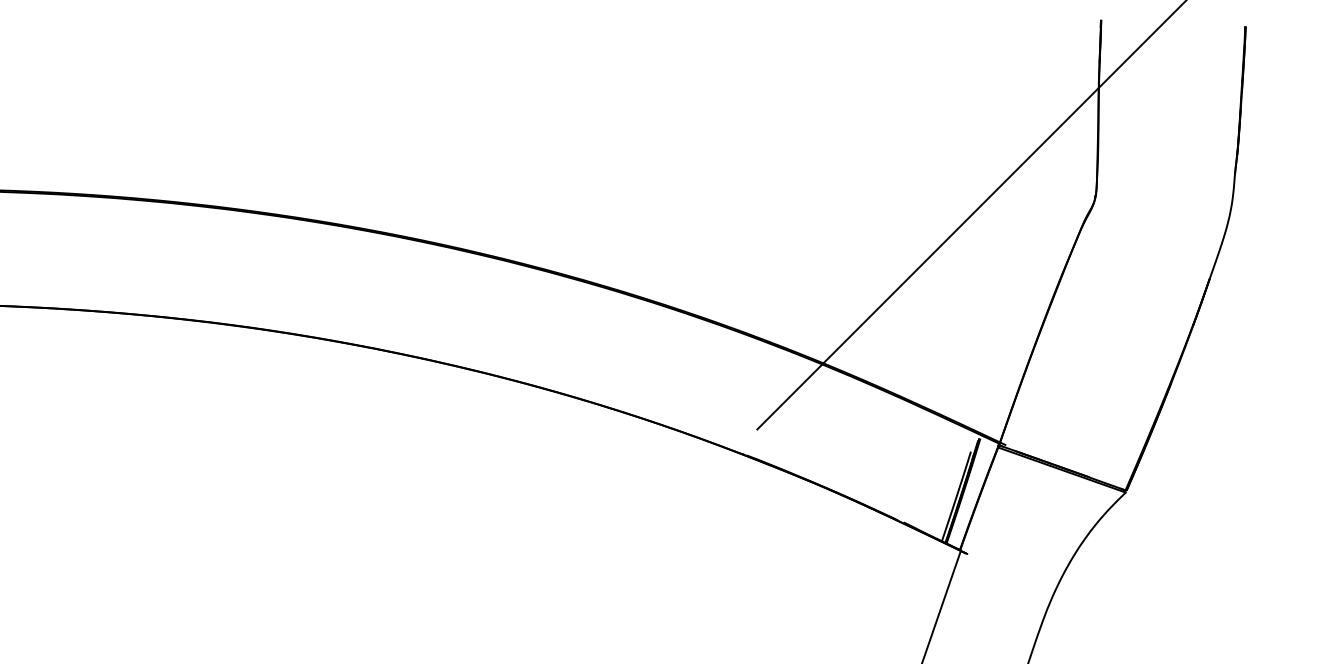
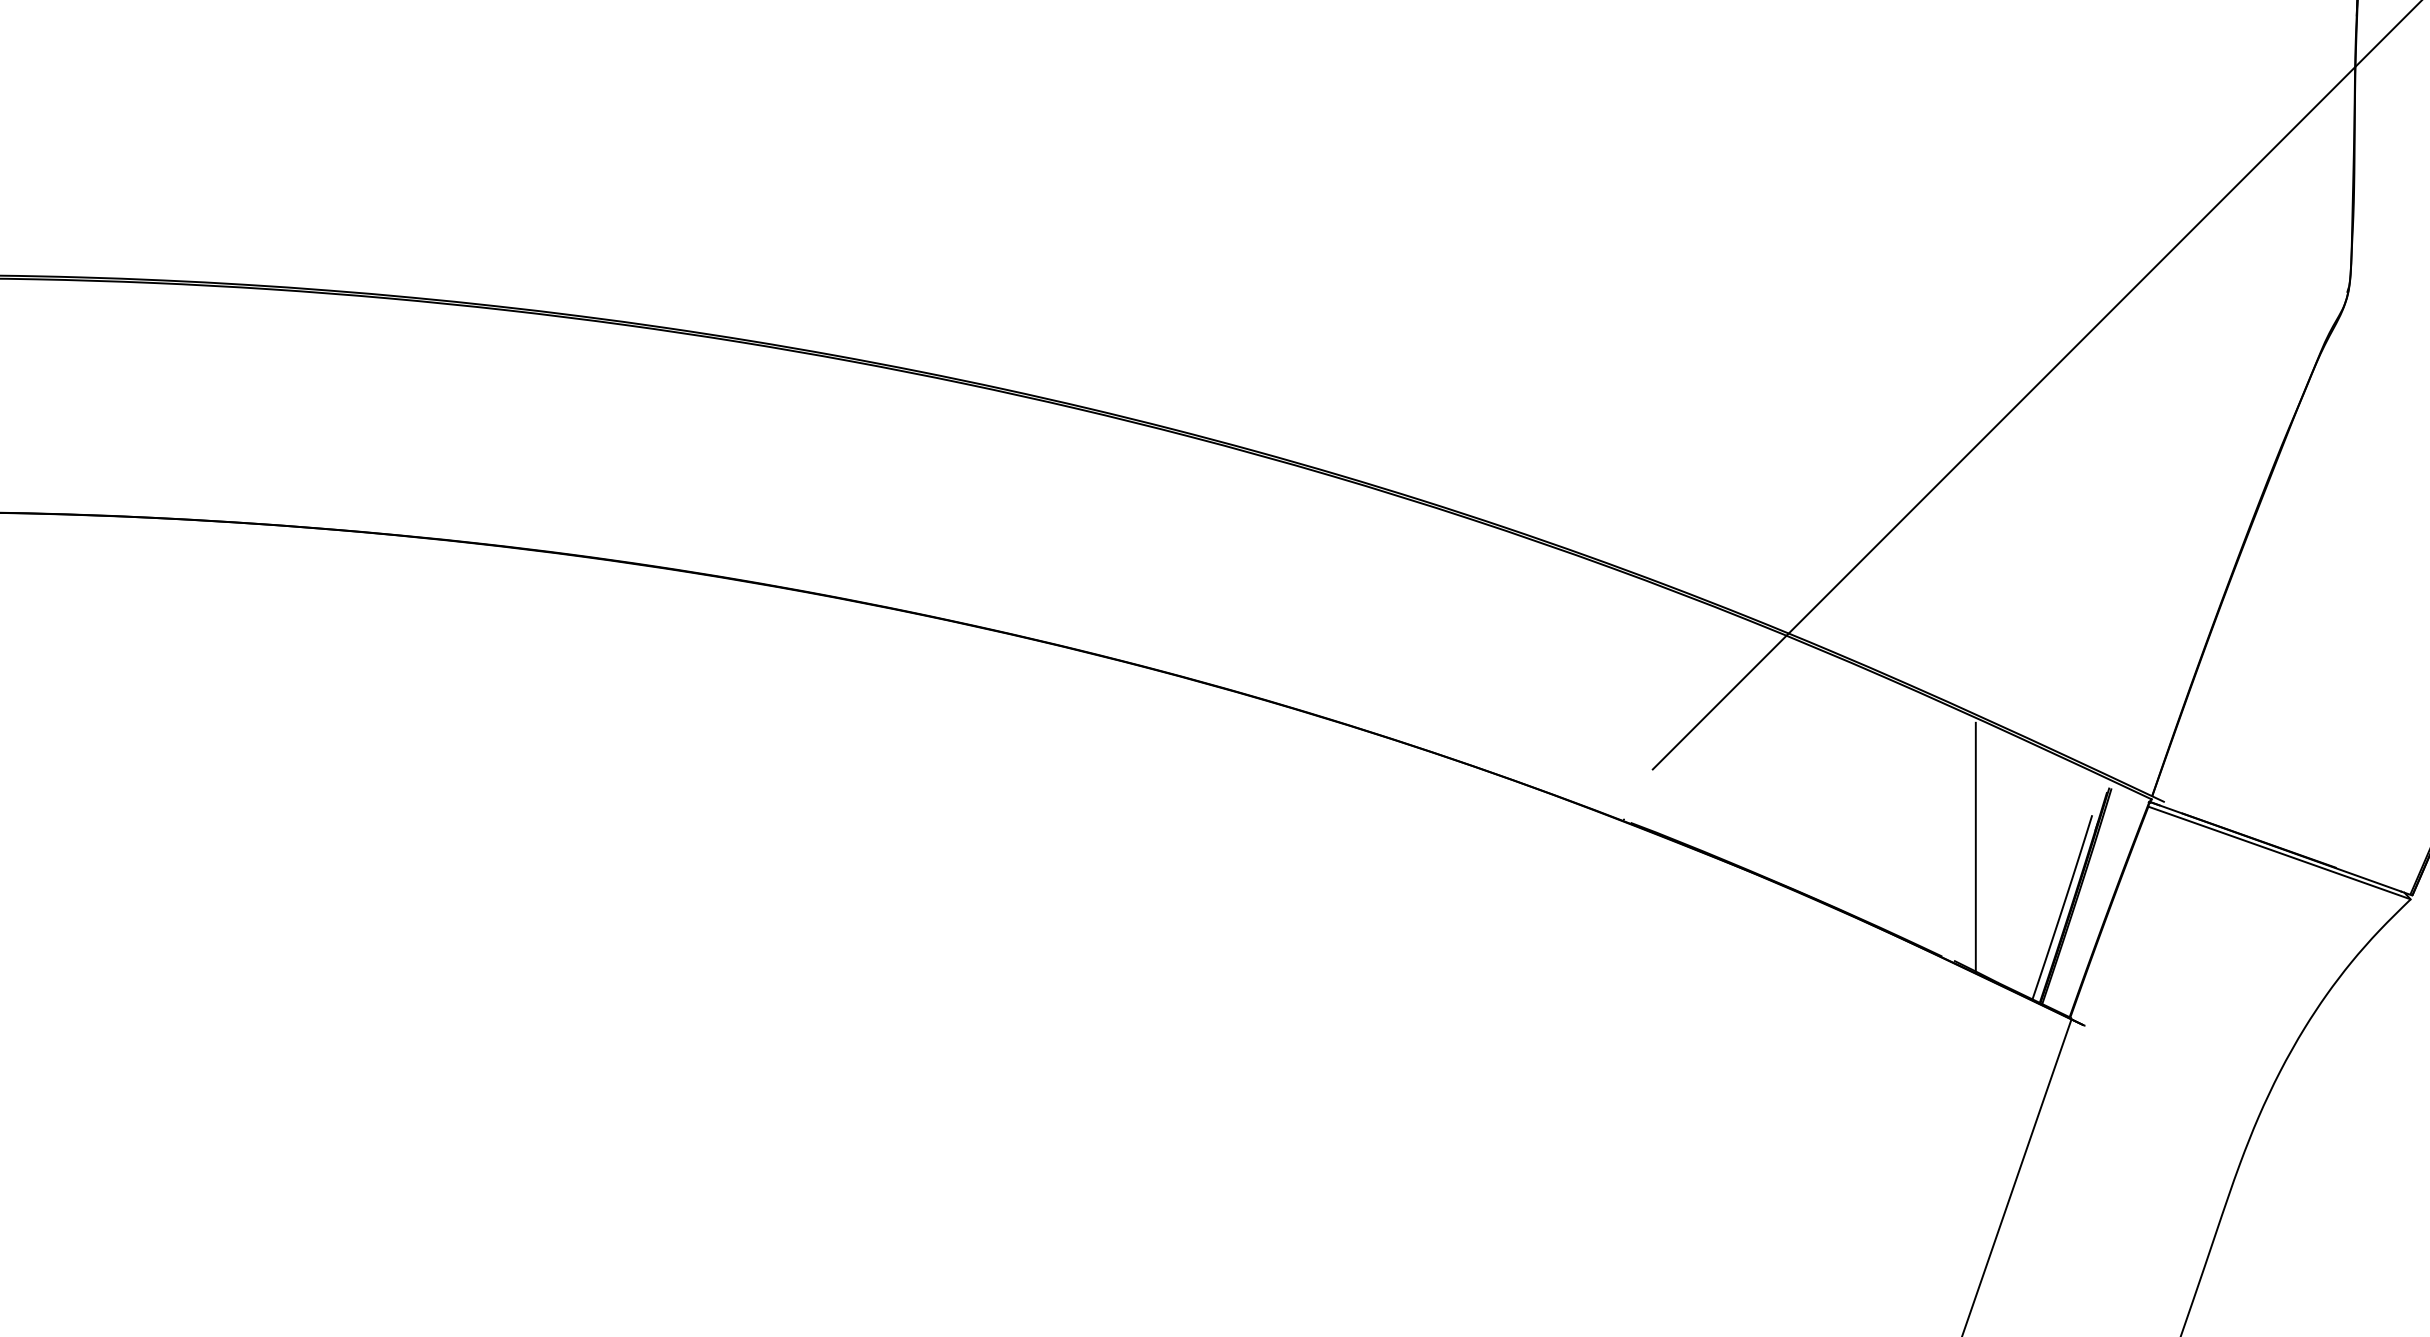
line: (914, 467) -> (1976, 847), added

